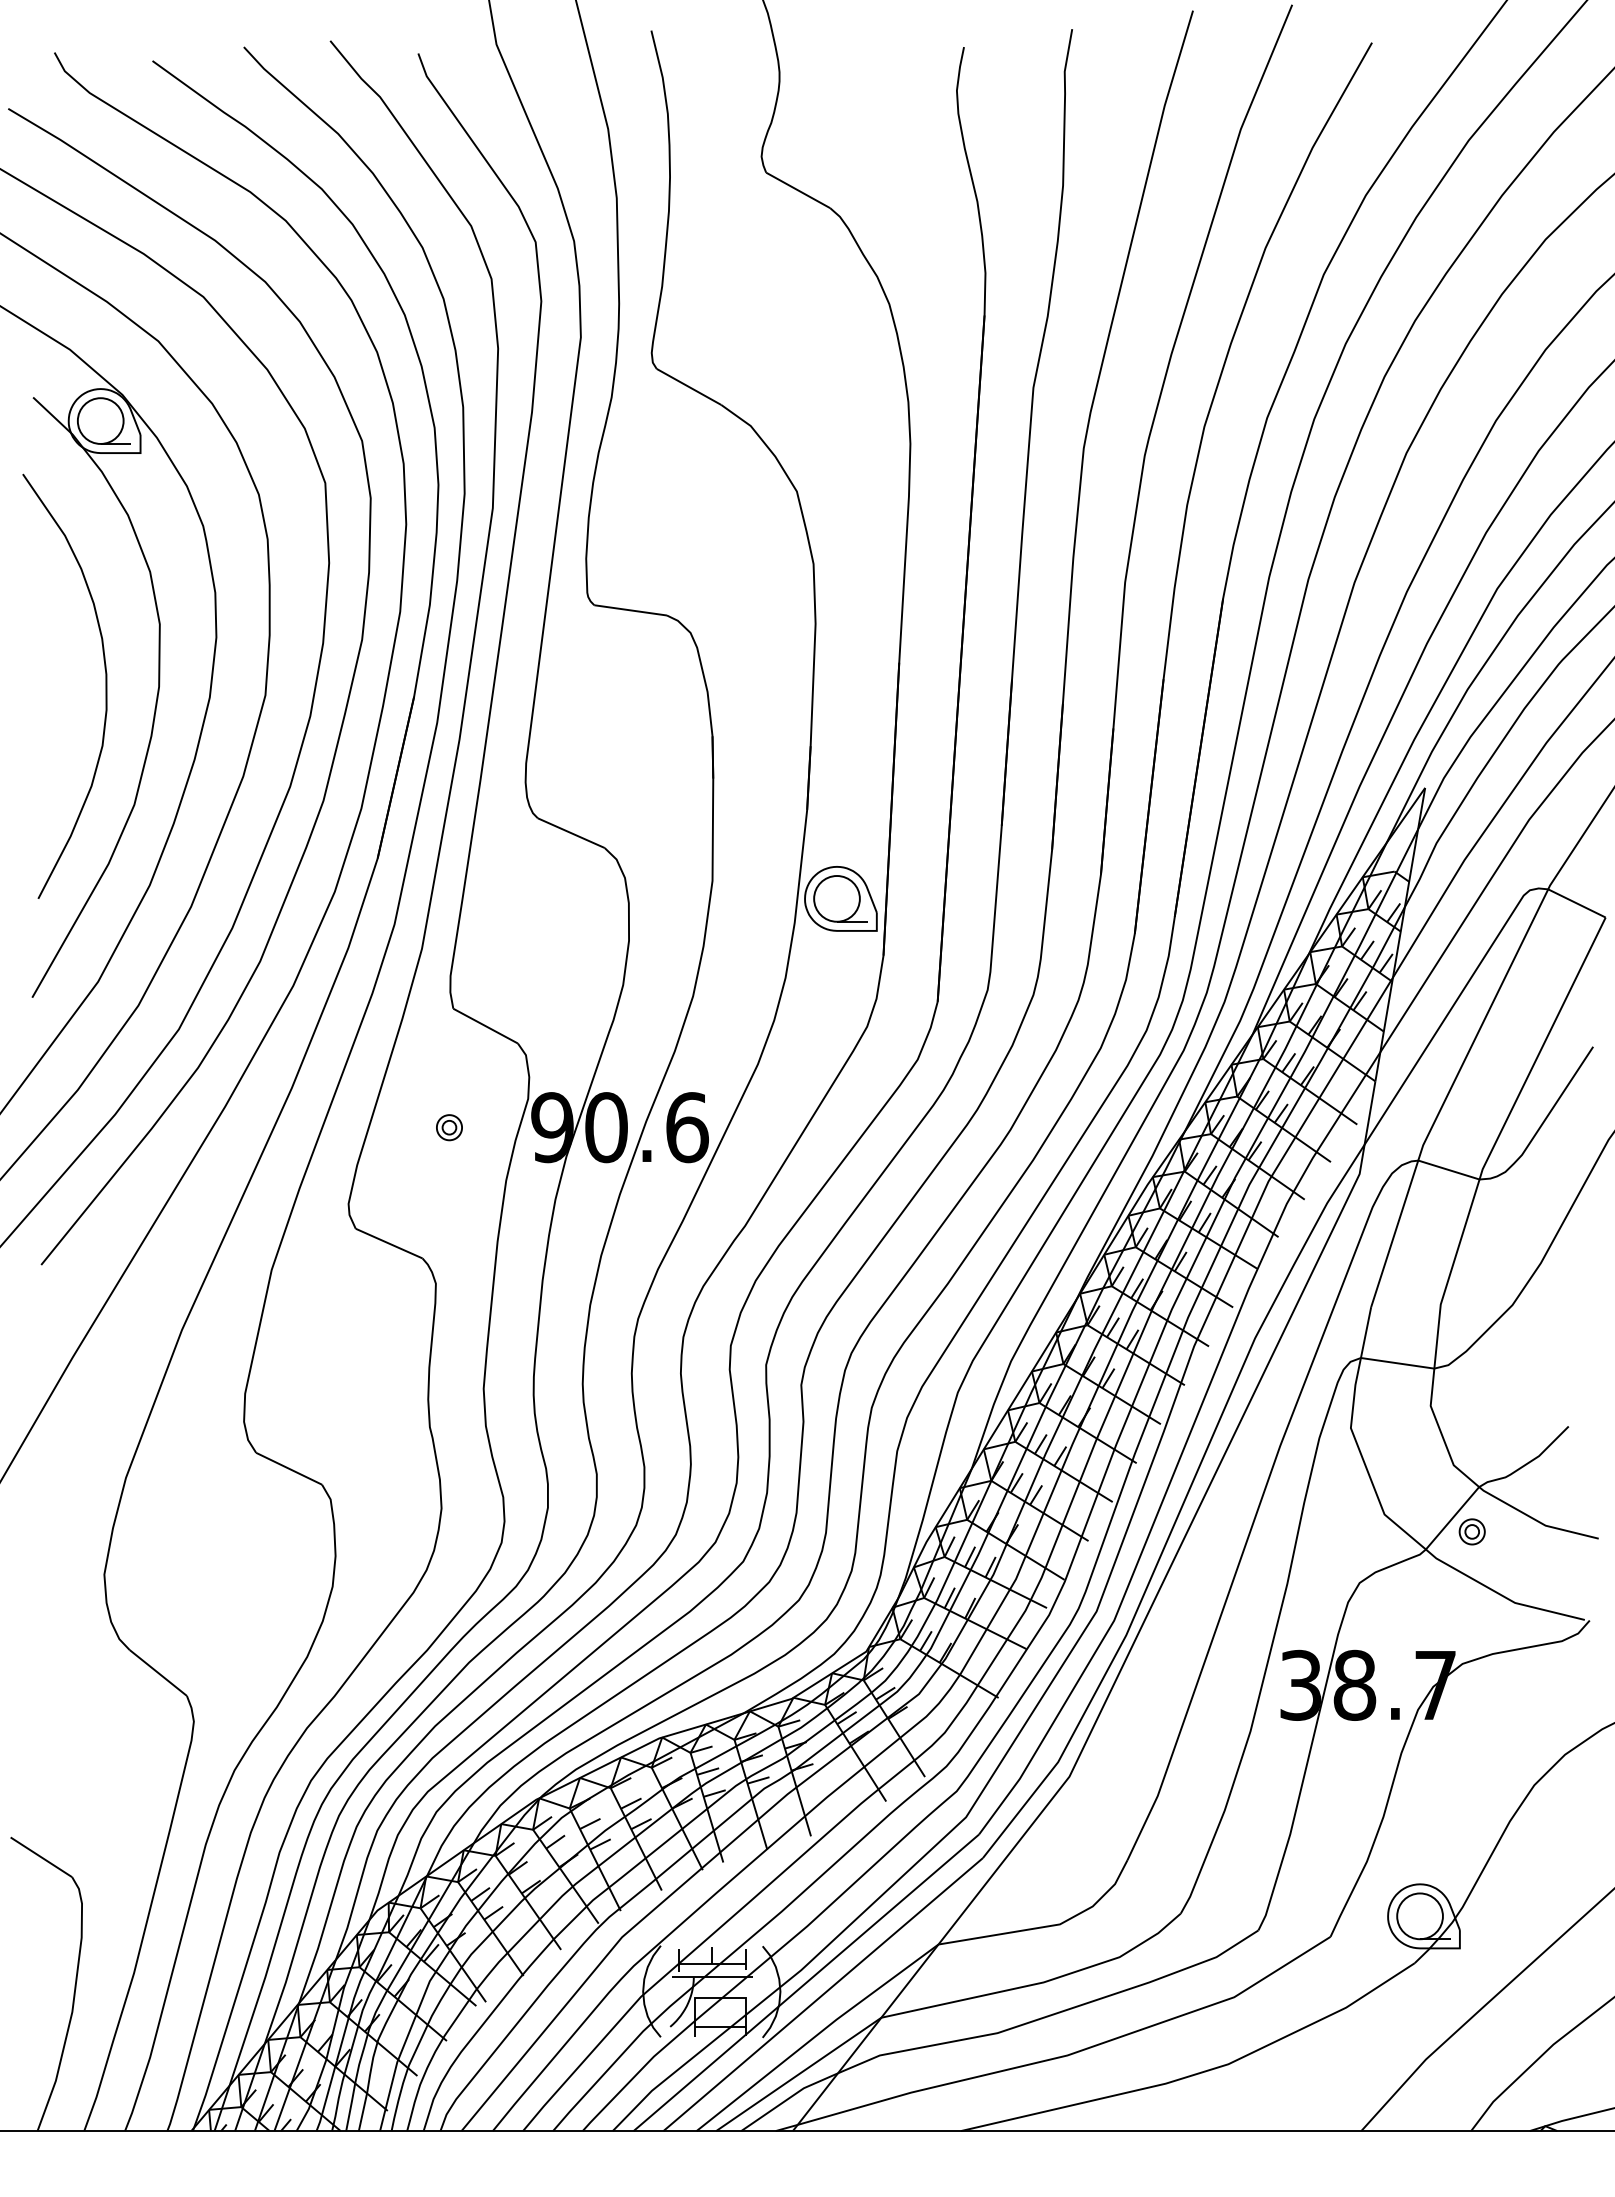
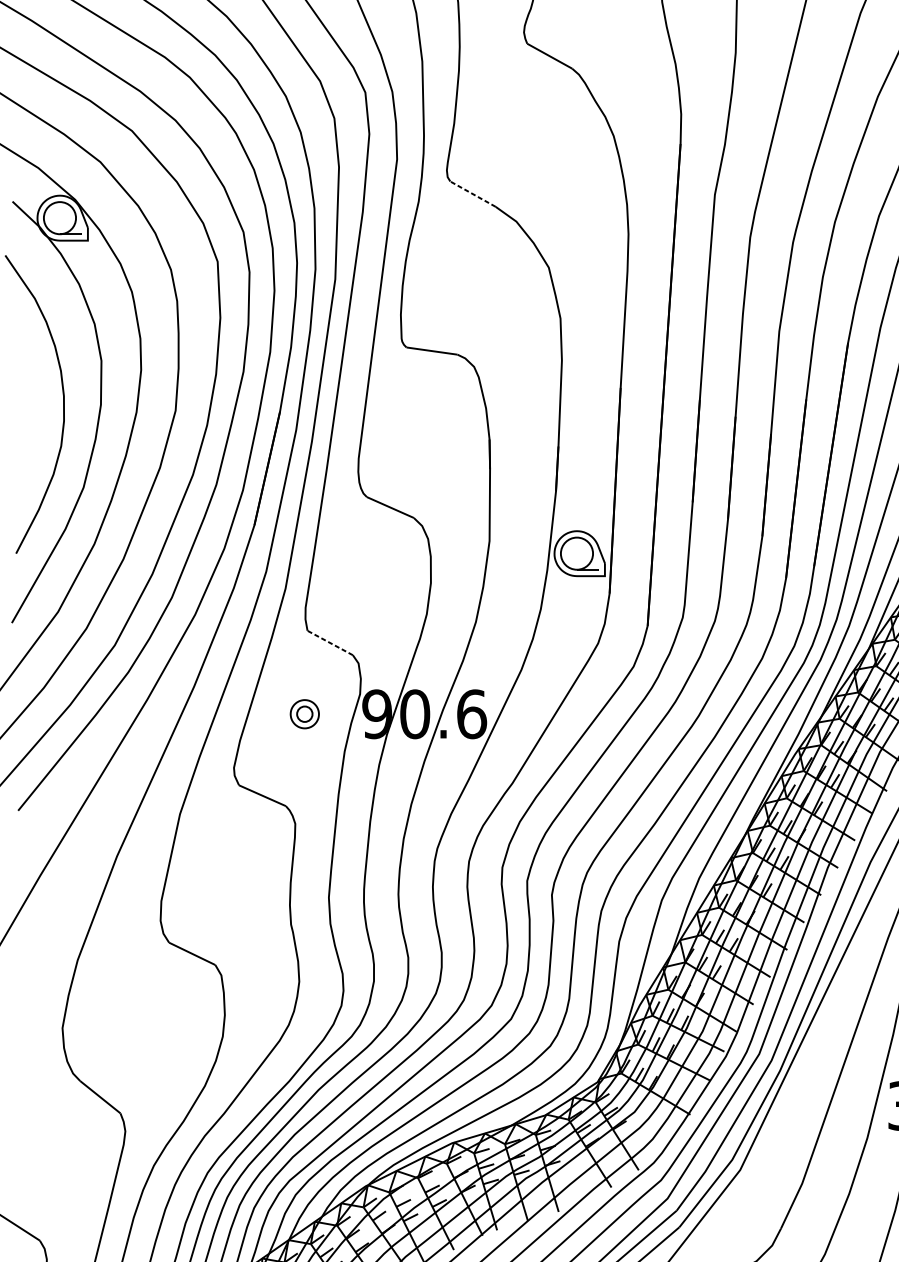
line: (688, 386) -> (472, 193), solid -> dashed
line: (485, 1026) -> (330, 643), solid -> dashed
part: (449, 1127) -> (304, 714), size x1.6

